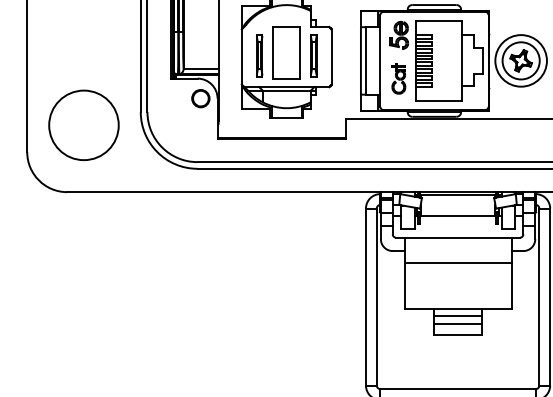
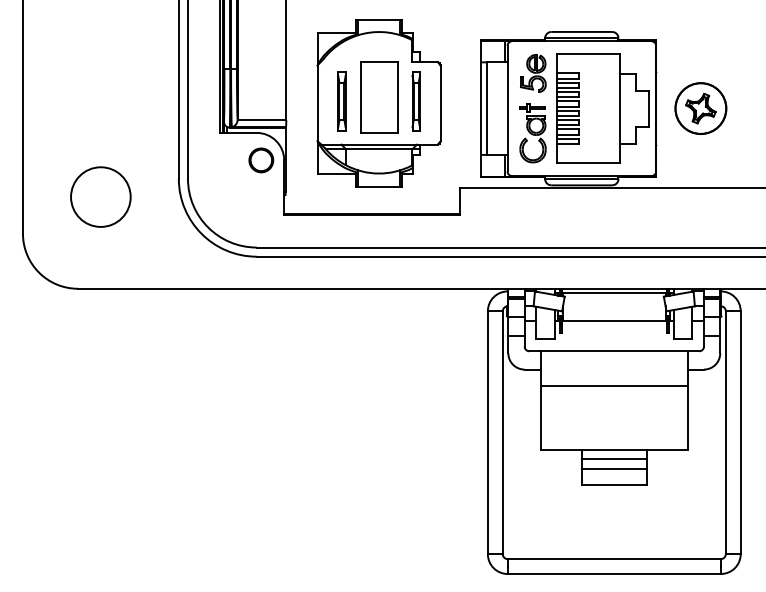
circle: (520, 60) -> (700, 108), size x0.71
part: (398, 79) -> (532, 133), size x1.43
circle: (83, 124) -> (100, 196), size x0.62

